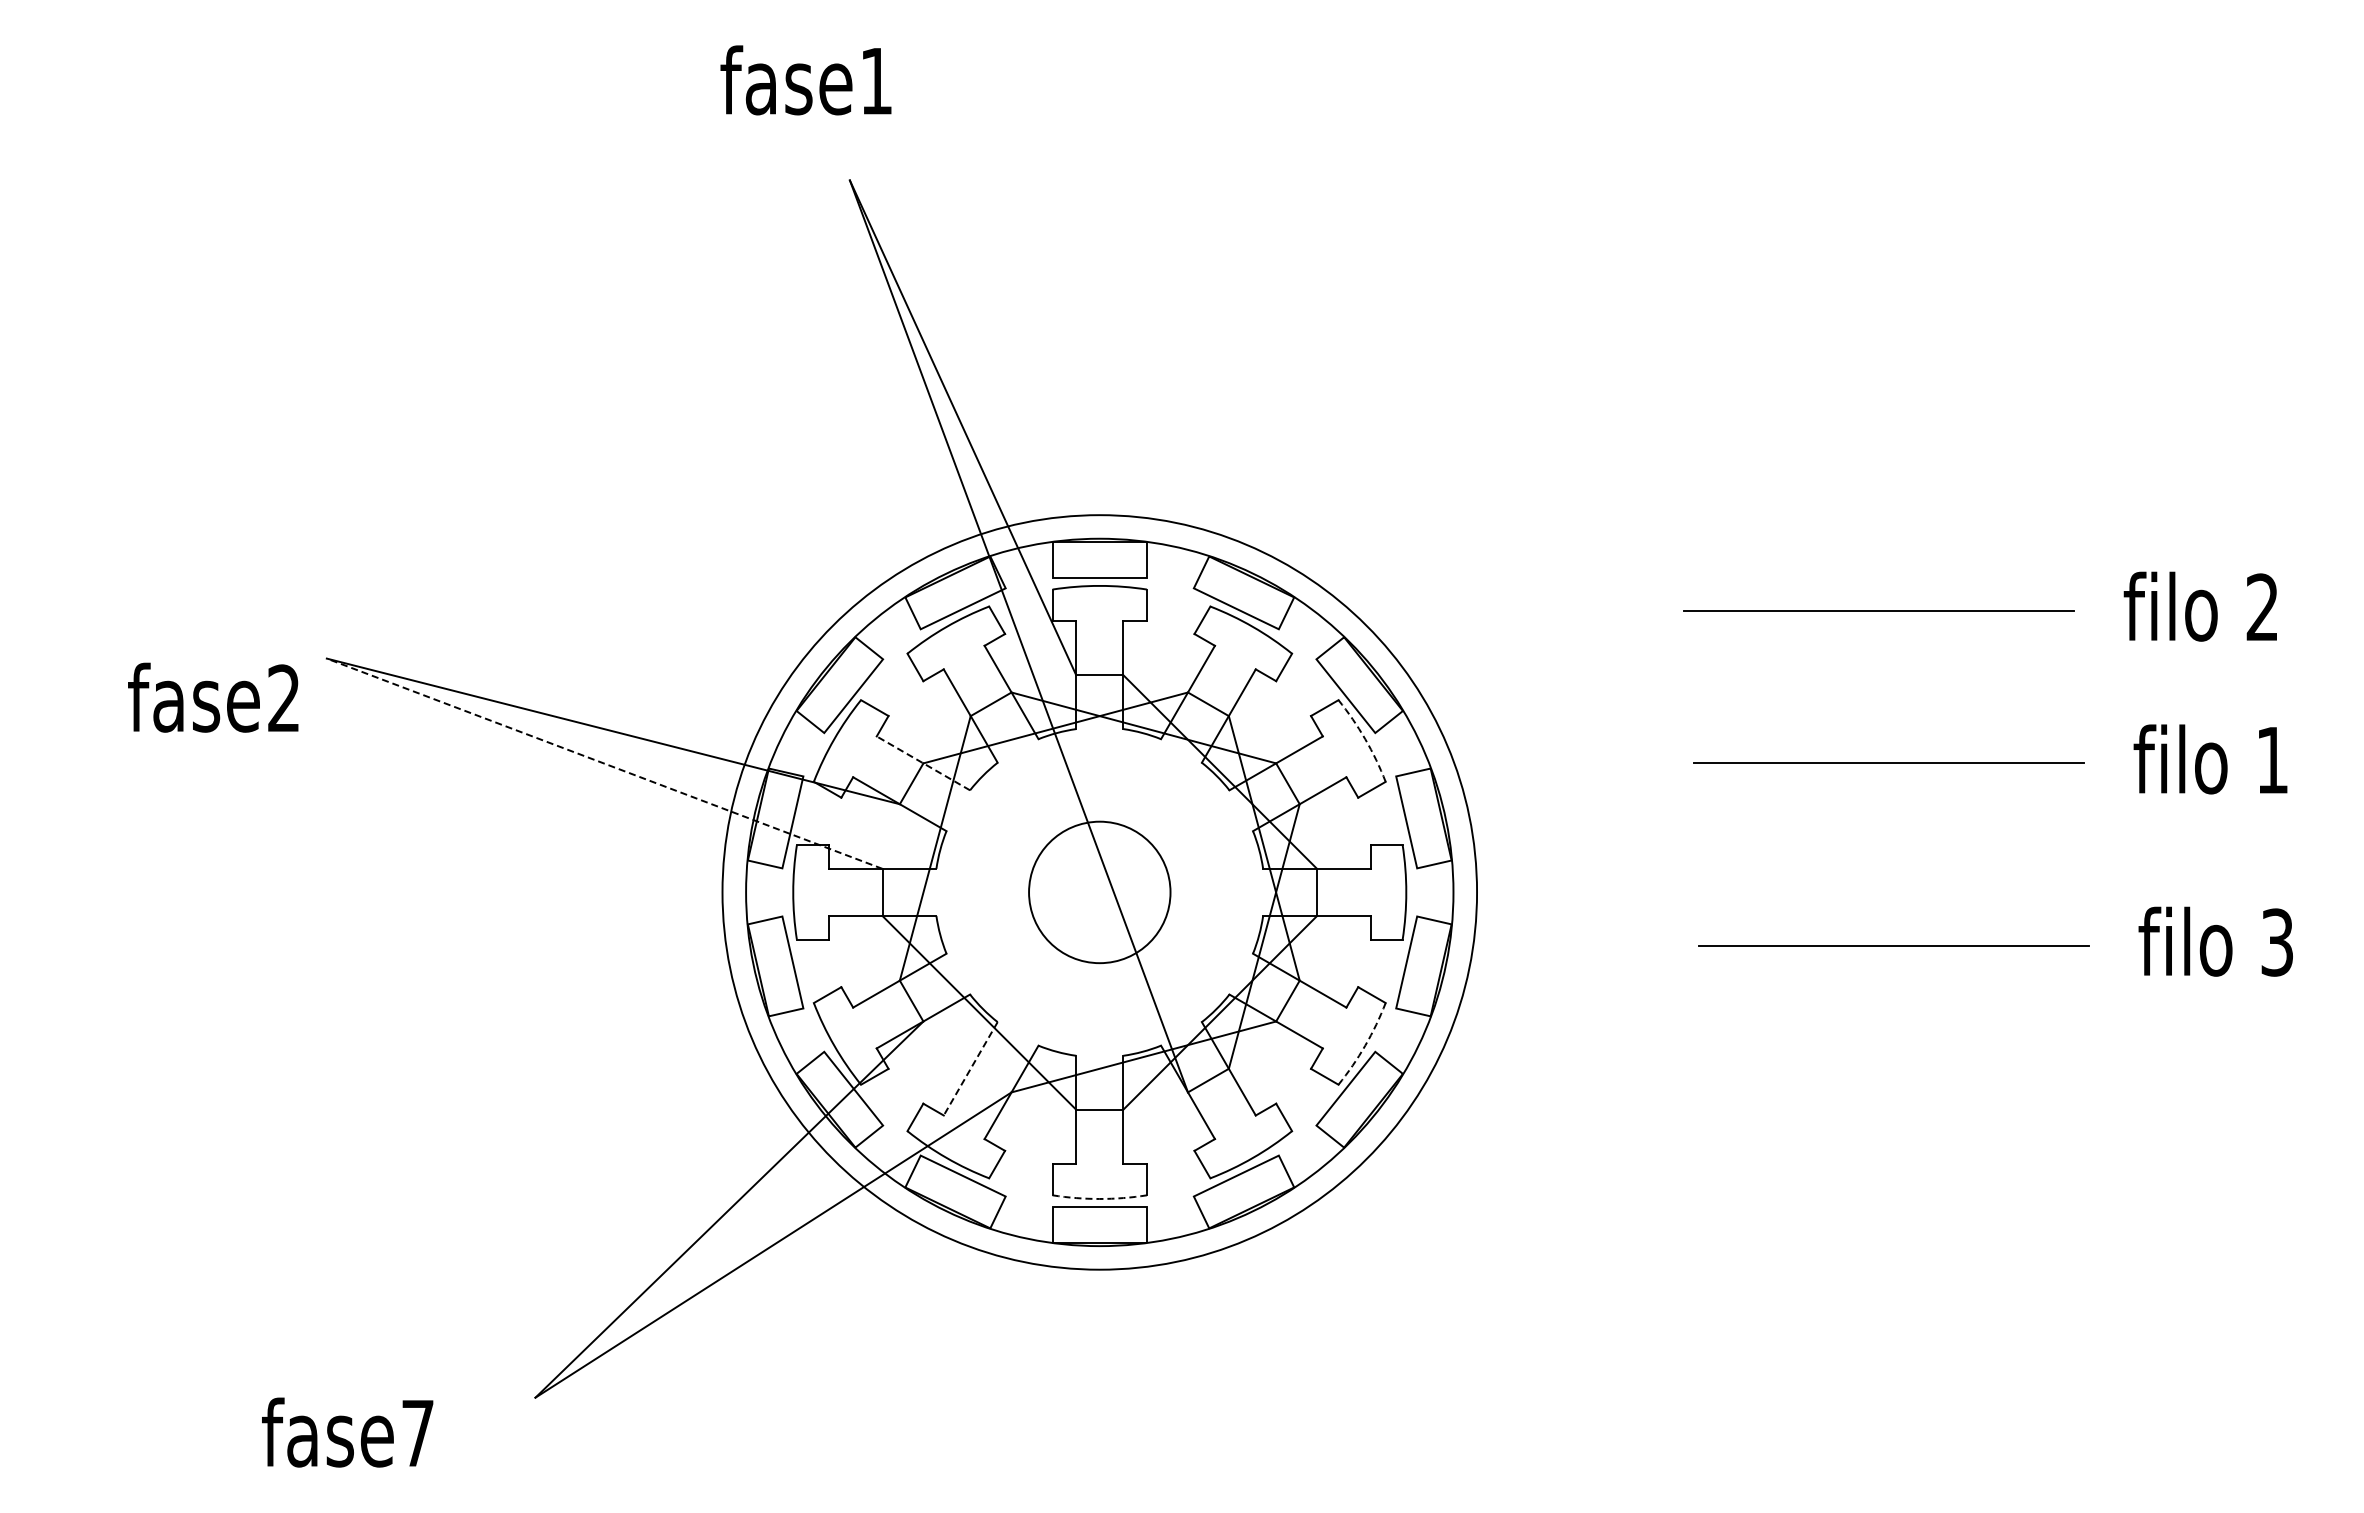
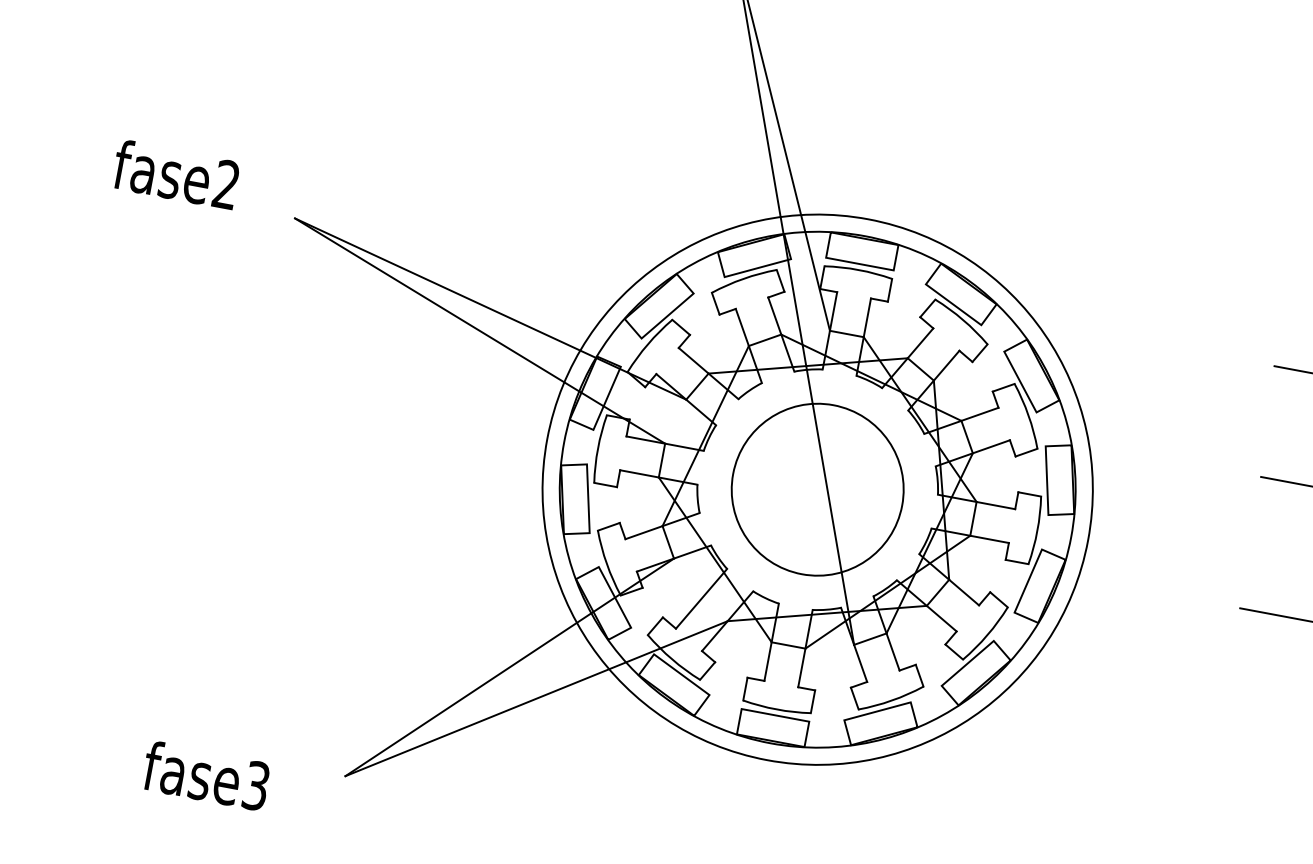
text: (213, 697) -> (176, 174), moved
arc: (1365, 739) -> (1028, 415), dashed -> solid
line: (604, 763) -> (480, 330), dashed -> solid
line: (923, 763) -> (708, 373), dashed -> solid
circle: (1099, 892) -> (817, 489), size x1.67
arc: (1365, 1045) -> (987, 635), dashed -> solid
line: (970, 1068) -> (701, 598), dashed -> solid
arc: (1099, 1198) -> (776, 709), dashed -> solid
text: (417, 1433) -> (256, 786), fase7 -> fase3

